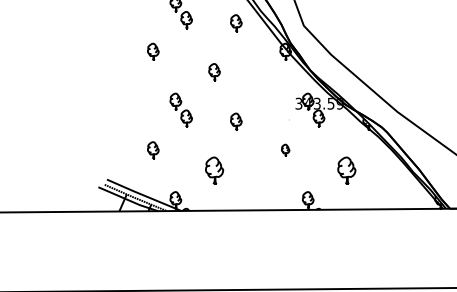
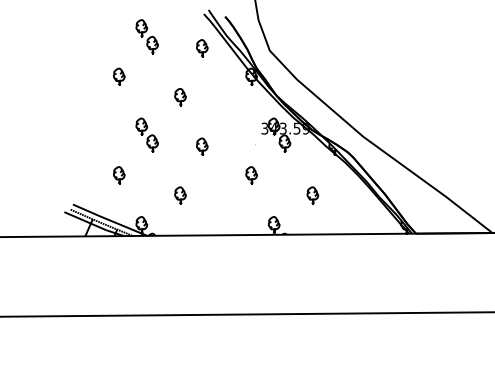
part: (285, 150) -> (251, 175), size x1.43
part: (214, 170) -> (180, 195), size x0.62
part: (346, 170) -> (312, 195), size x0.62

